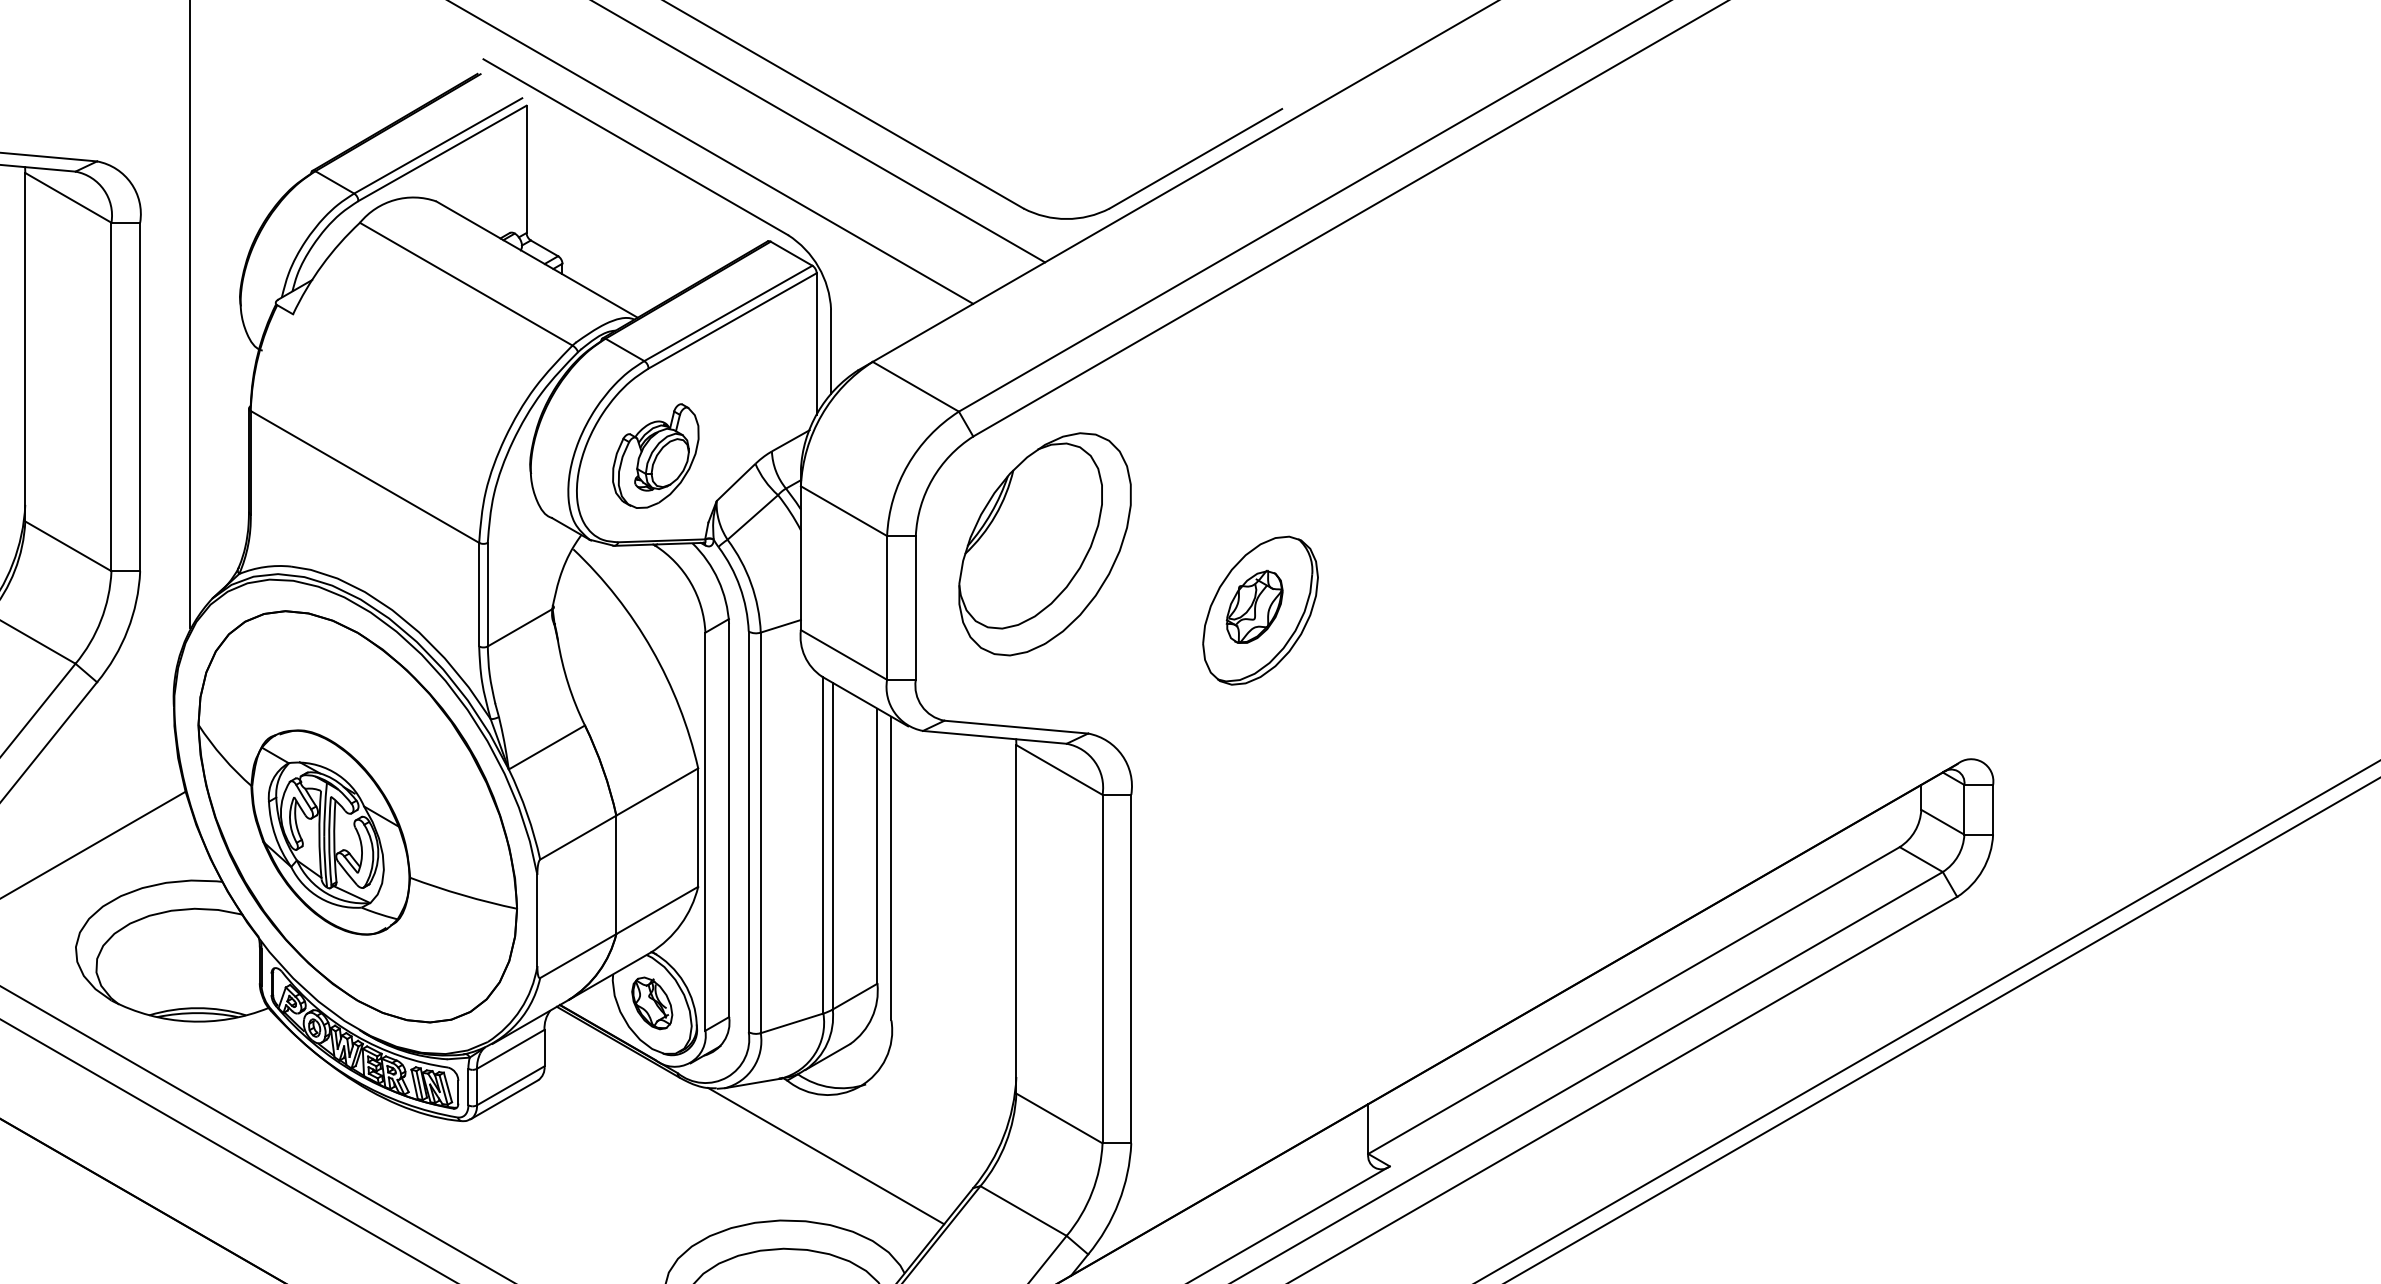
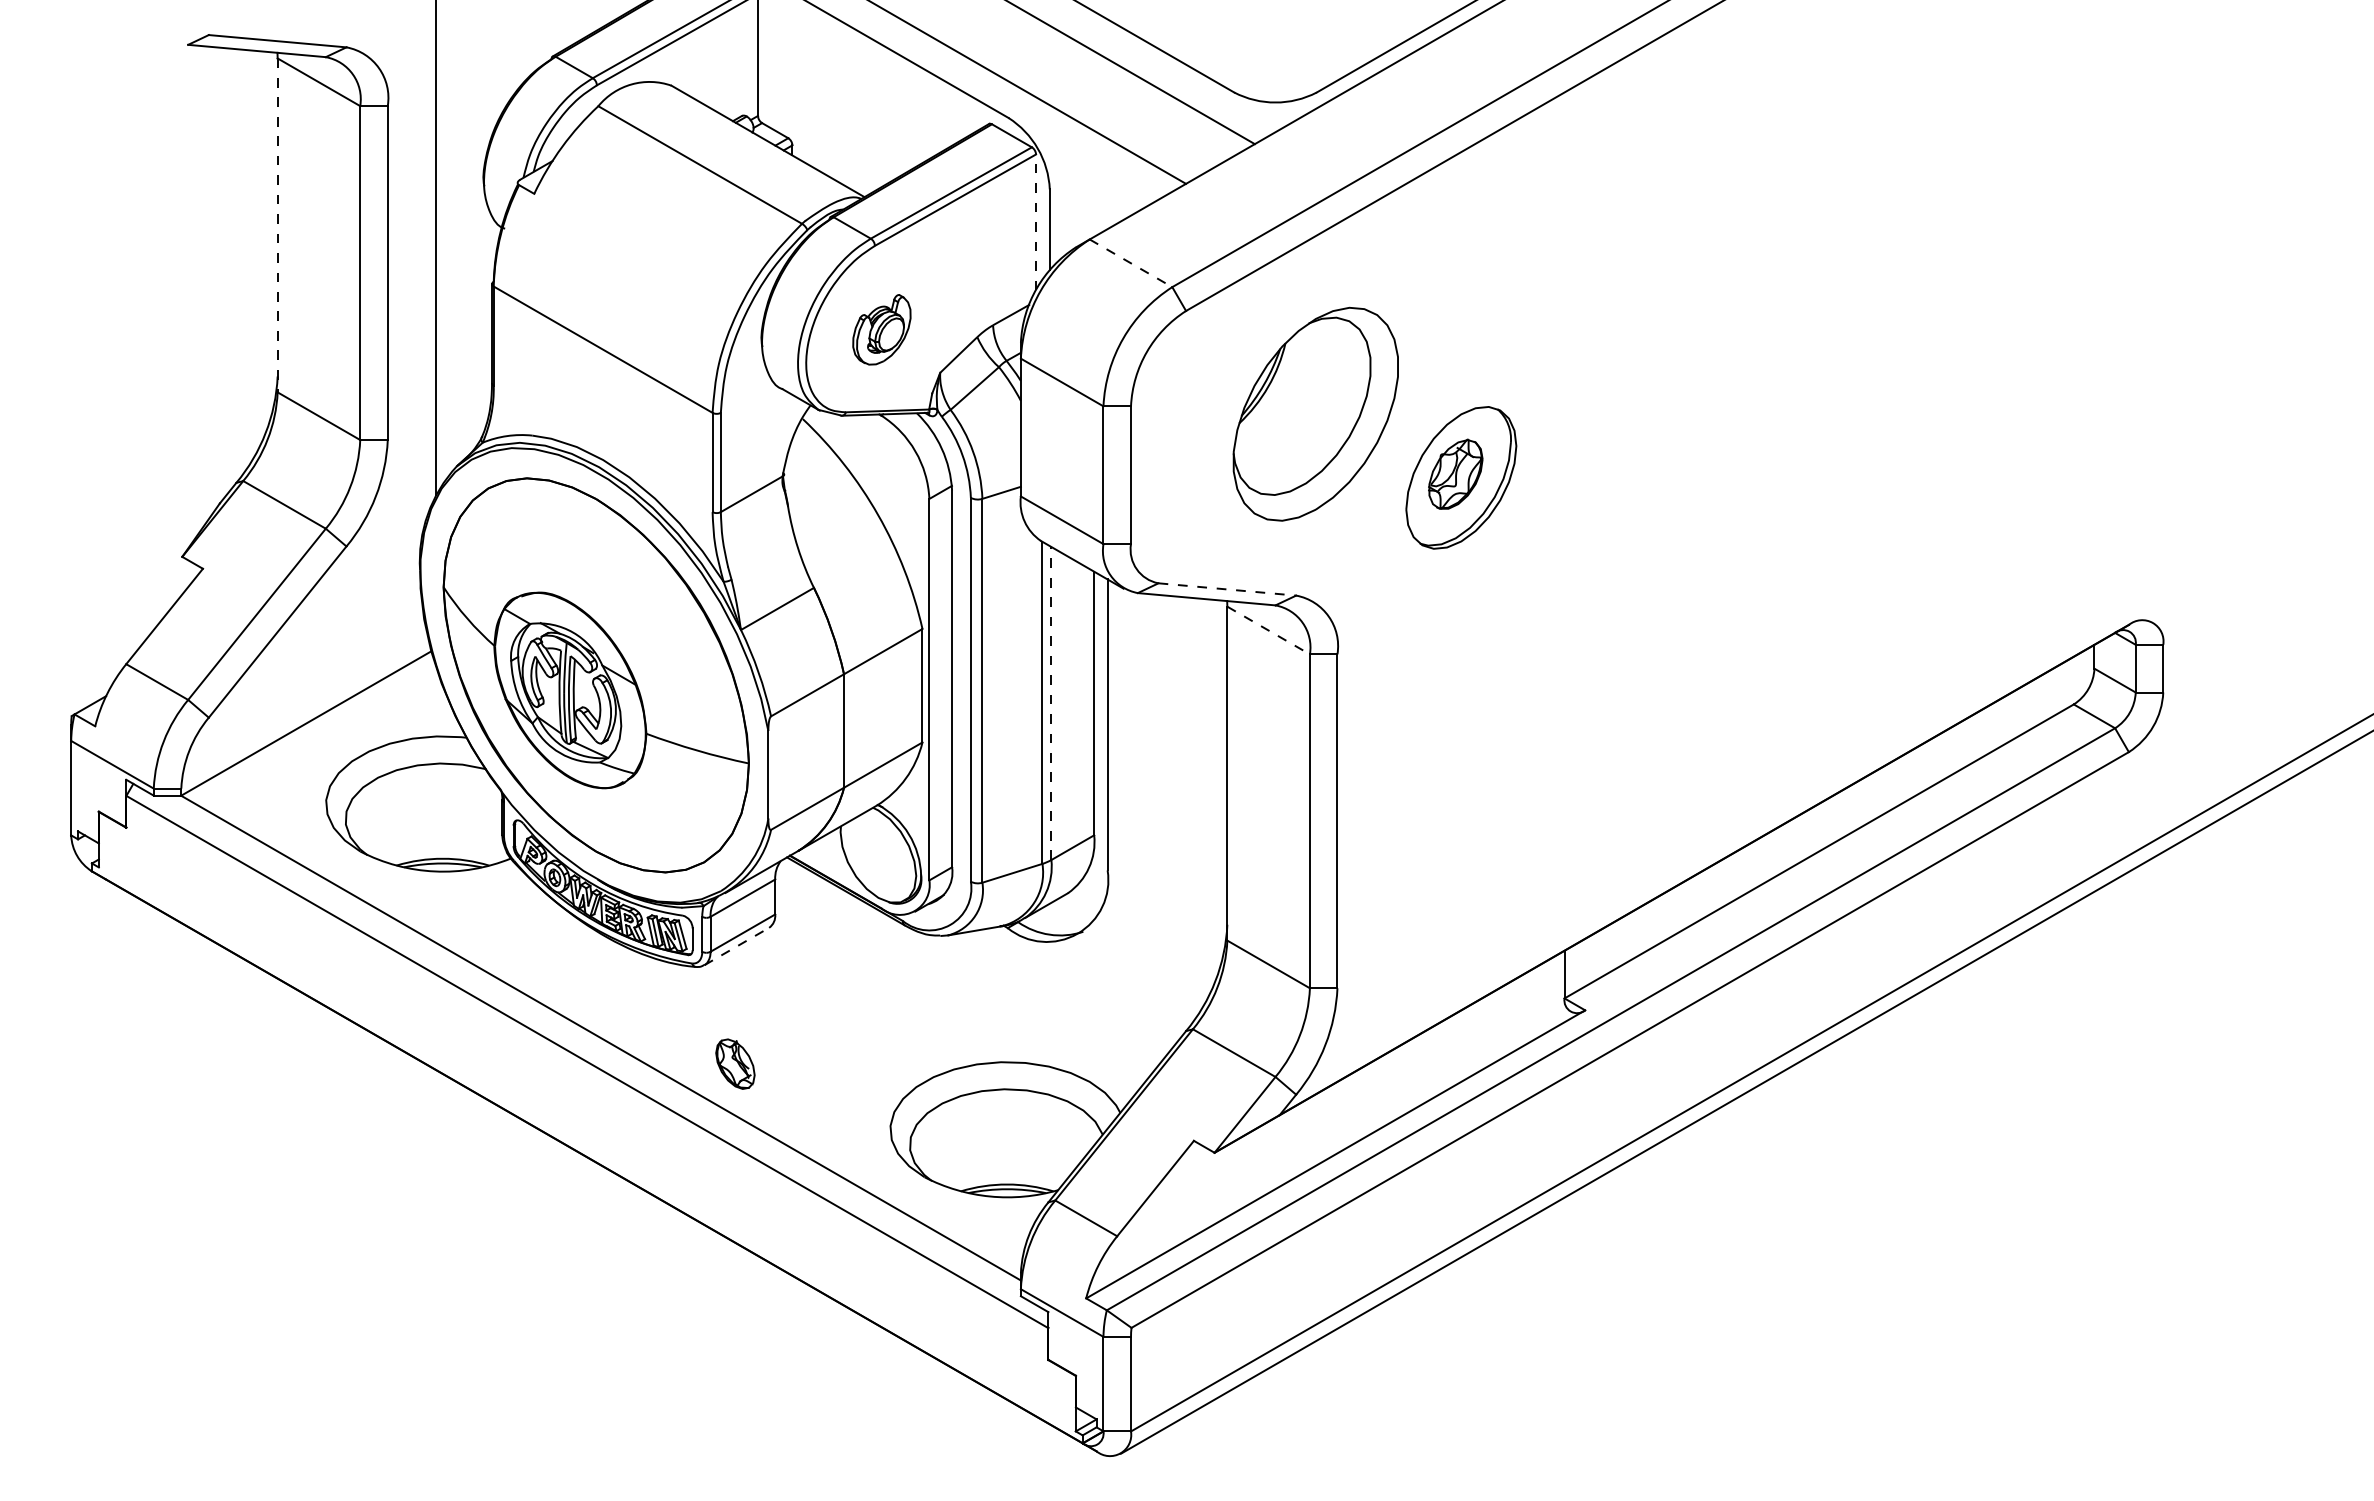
line: (817, 344) -> (1036, 222), solid -> dashed
line: (25, 347) -> (277, 225), solid -> dashed
line: (916, 386) -> (1131, 263), solid -> dashed
part: (655, 455) -> (881, 329), size x0.7
part: (1044, 543) -> (1315, 413), moved
line: (1016, 727) -> (1227, 589), solid -> dashed
line: (1059, 769) -> (1268, 630), solid -> dashed
line: (832, 846) -> (1051, 703), solid -> dashed
part: (652, 1002) -> (735, 1063), moved
line: (505, 1099) -> (737, 946), solid -> dashed
line: (825, 1156) -> (1044, 1000), removed

